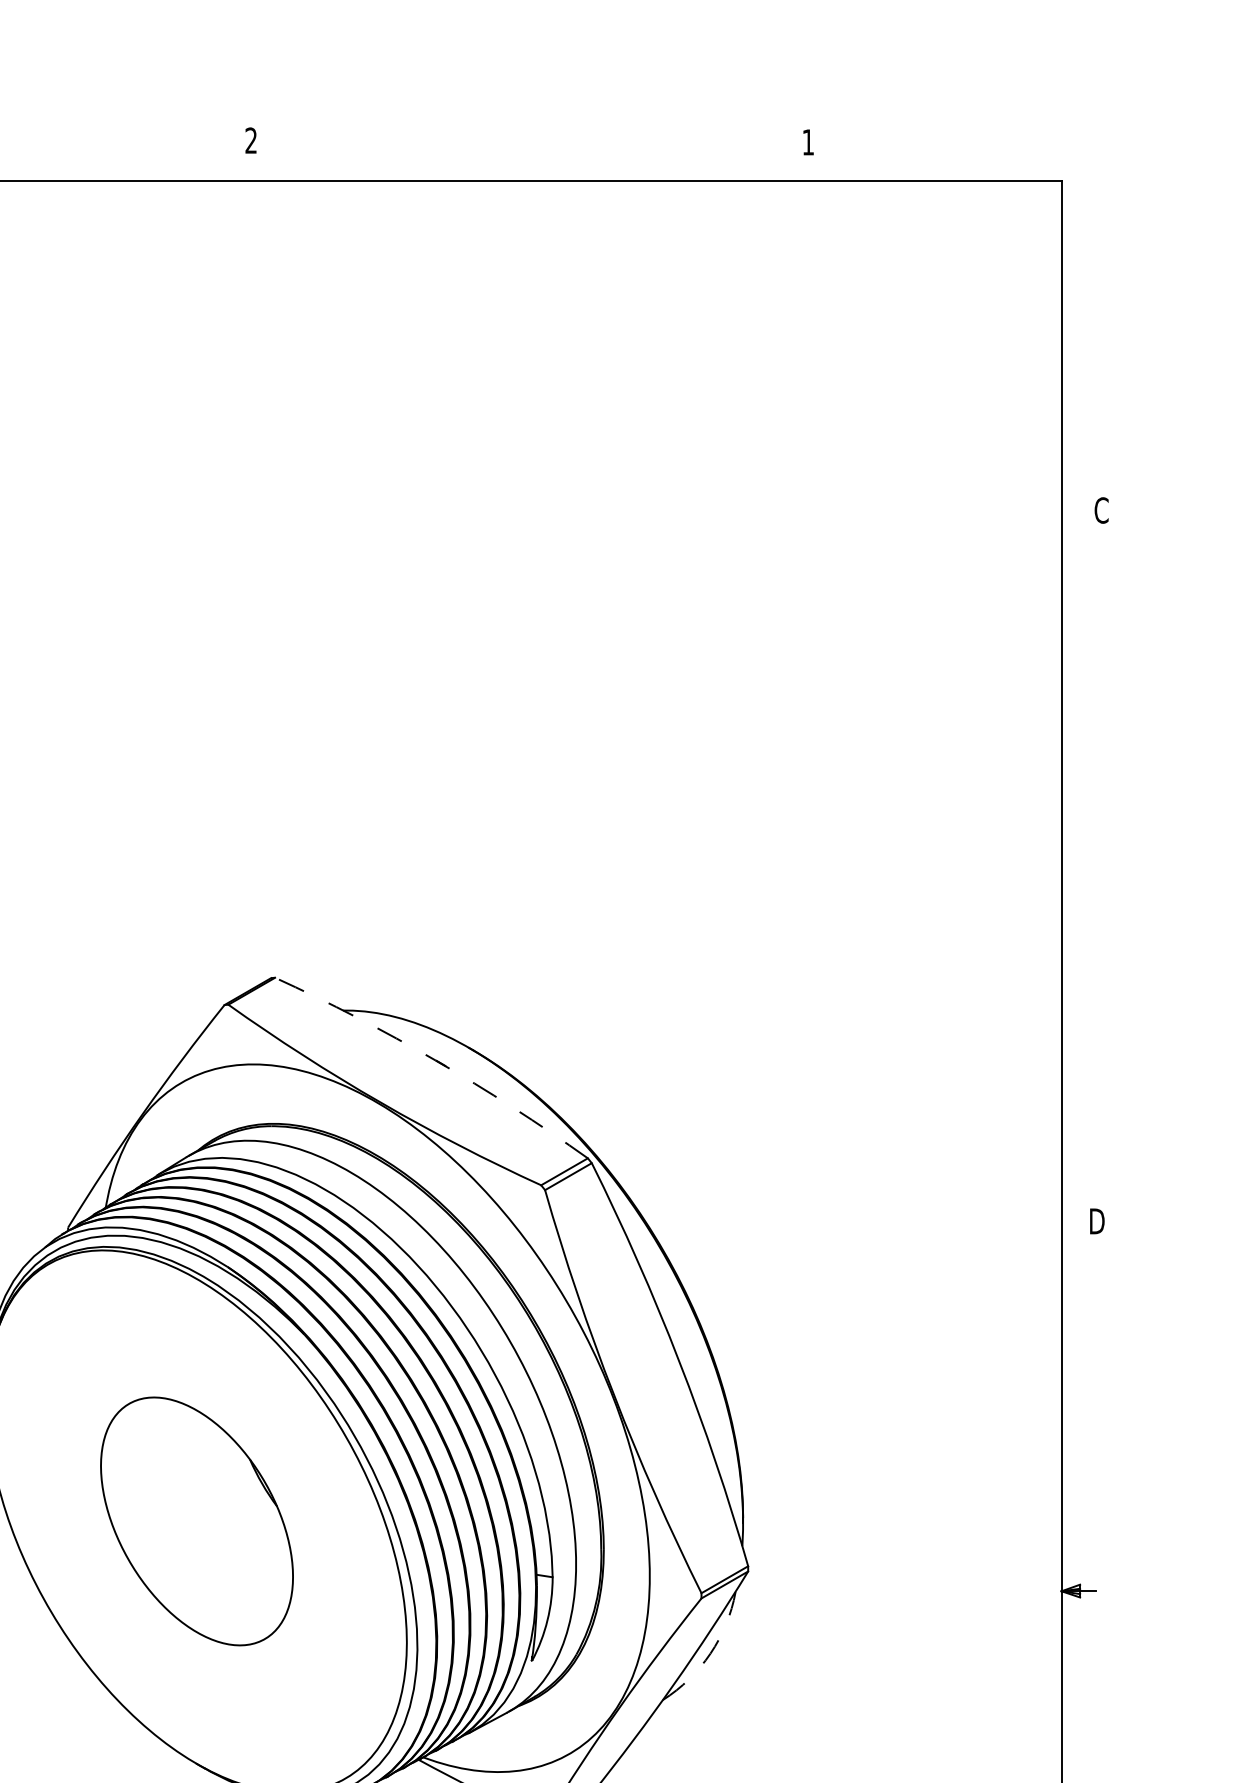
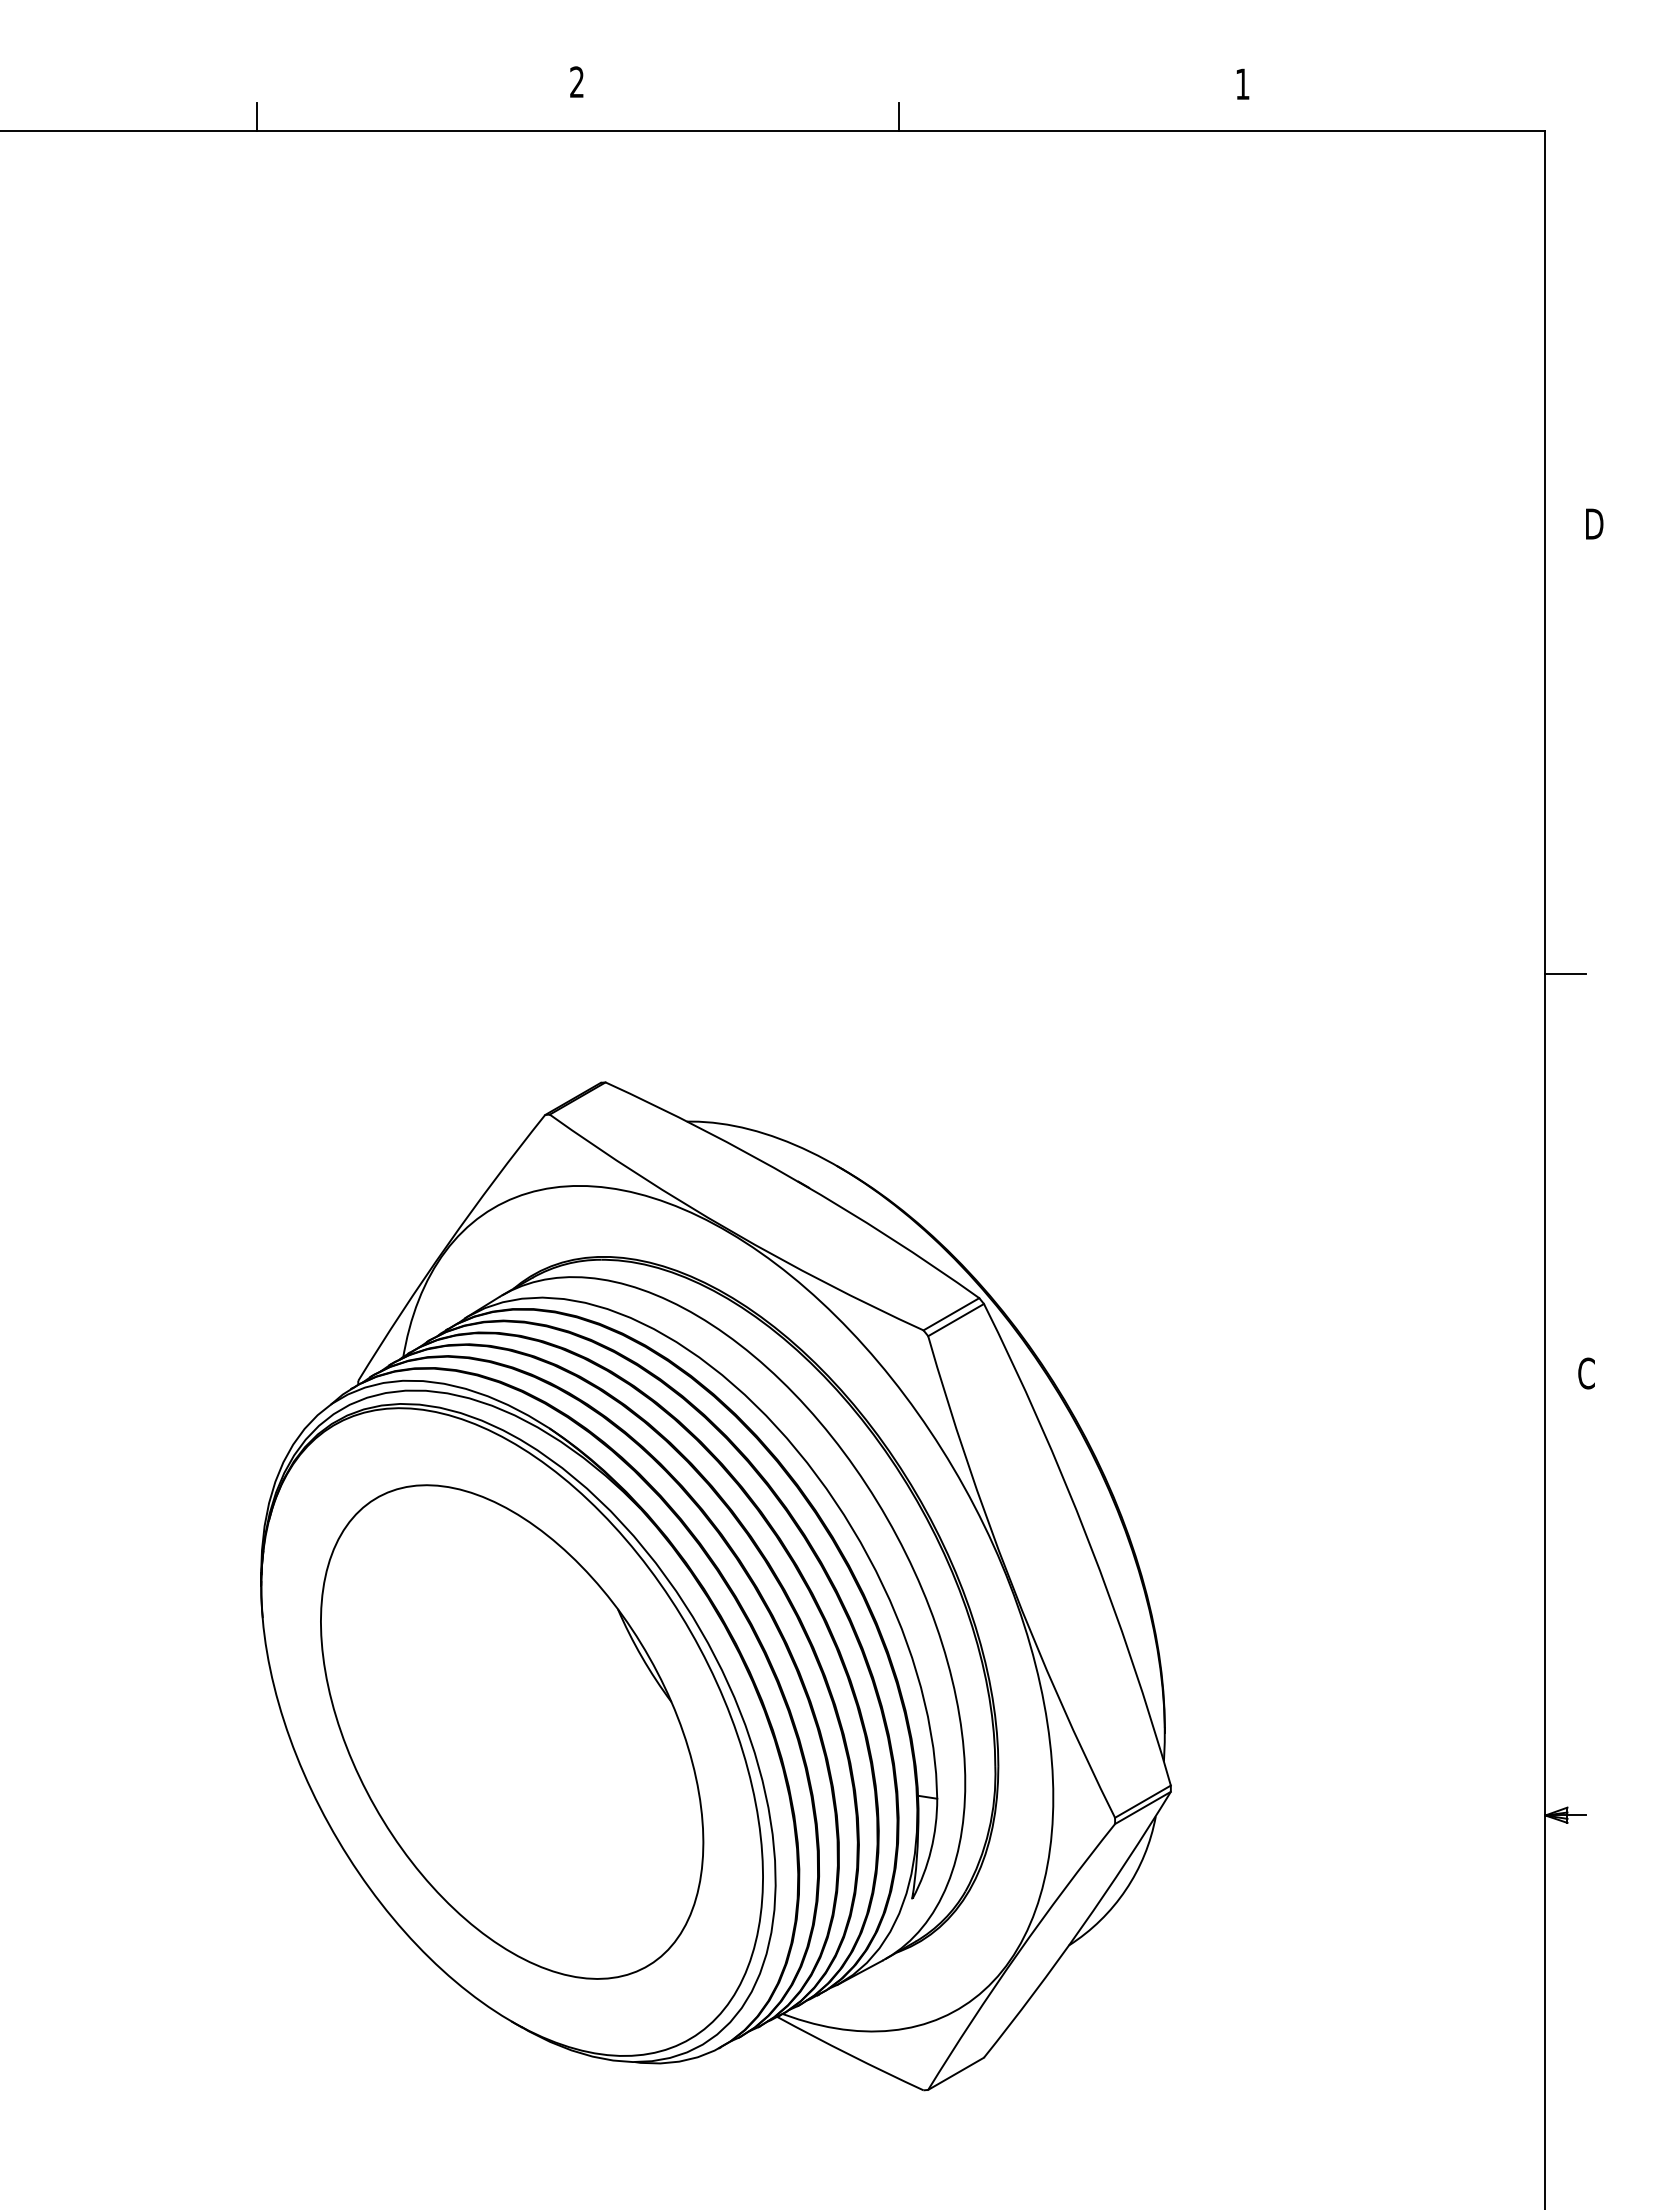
line: (520, 169) -> (898, 116), added
text: (1101, 510) -> (1593, 523), C -> D
line: (1078, 886) -> (1565, 973), added
arc: (435, 1060) -> (797, 1181), dashed -> solid
text: (1096, 1221) -> (1587, 1373), D -> C
part: (197, 1520) -> (512, 1731), size x1.67
arc: (710, 1654) -> (1125, 1890), dashed -> solid

